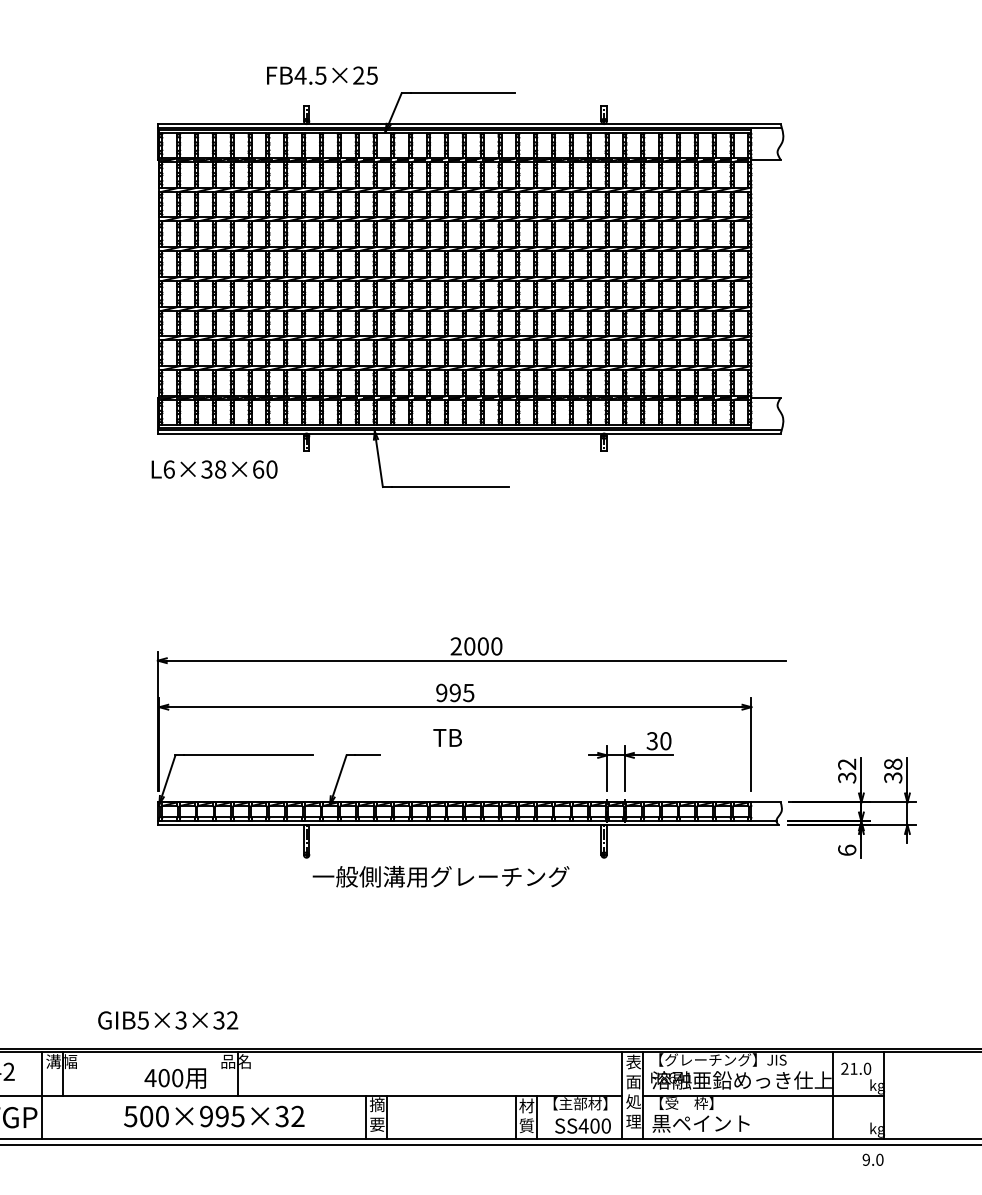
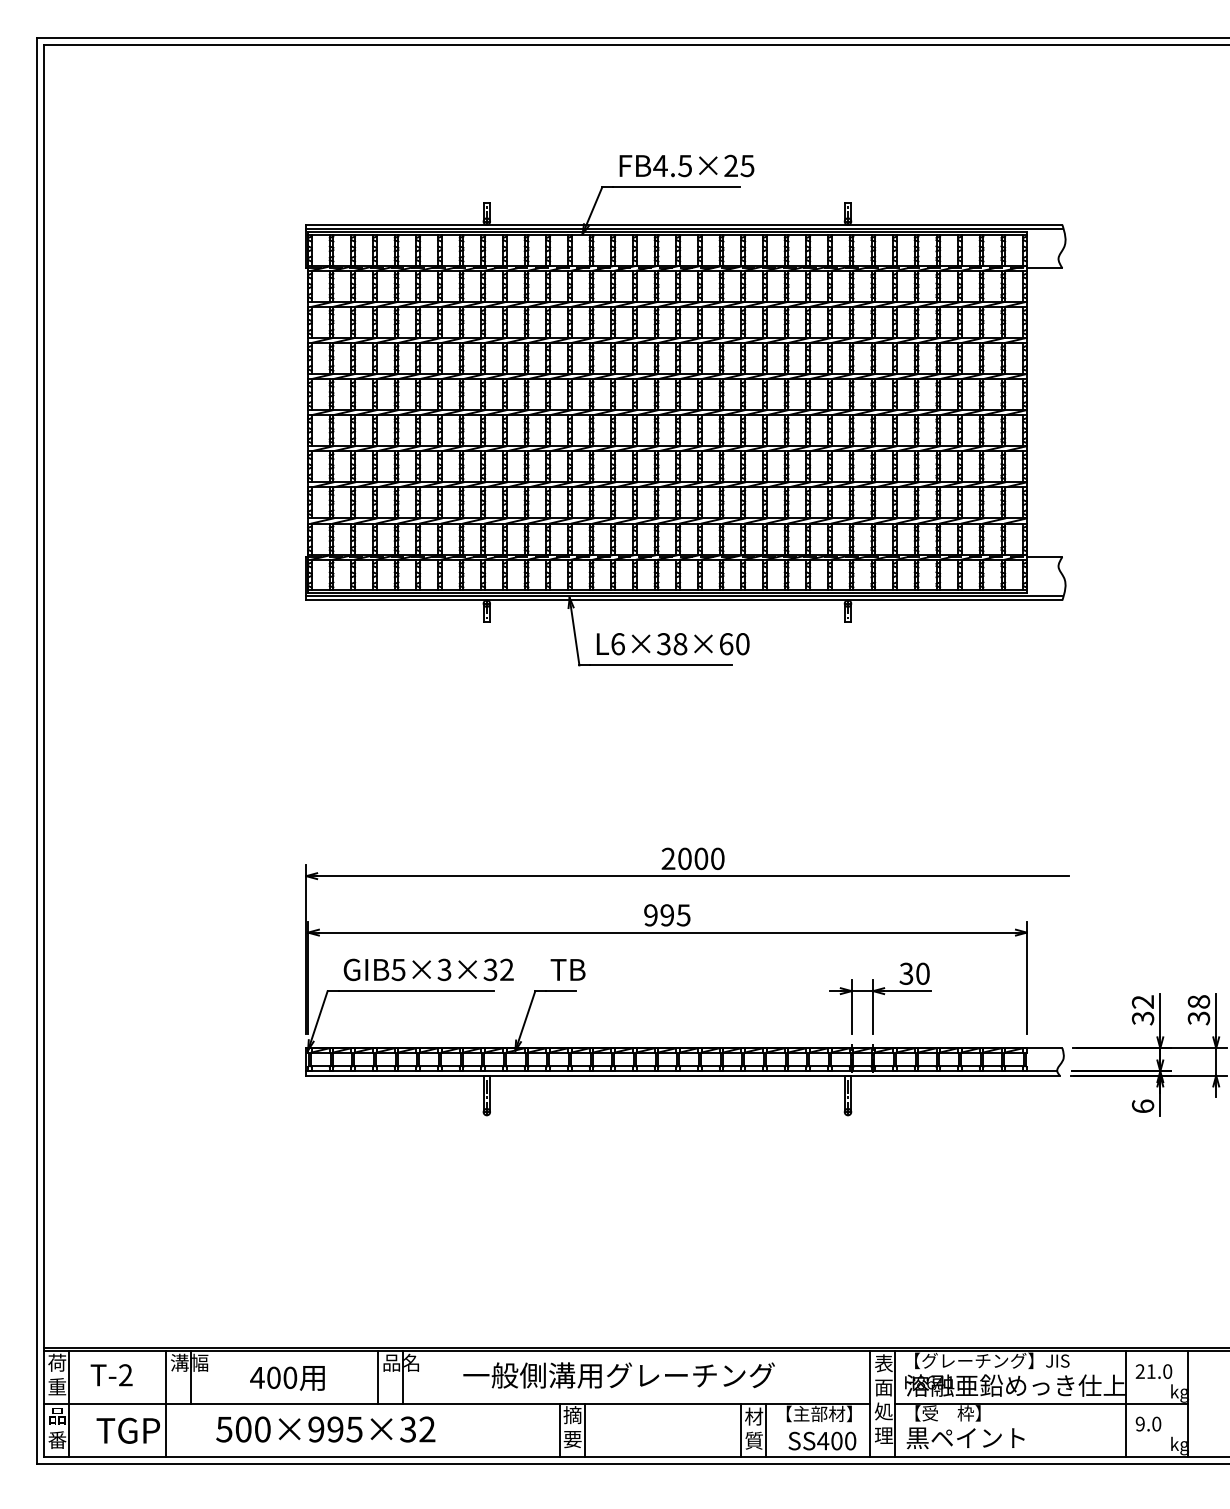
text: (321, 75) -> (686, 165), moved
text: (214, 469) -> (672, 644), moved
text: (447, 737) -> (567, 969), moved
text: (440, 876) -> (618, 1375), moved
text: (167, 1020) -> (428, 969), moved
line: (217, 1073) -> (378, 1377), added
text: (175, 1078) -> (287, 1378), moved
text: (214, 1116) -> (325, 1429), moved
text: (873, 1159) -> (1148, 1423), moved

